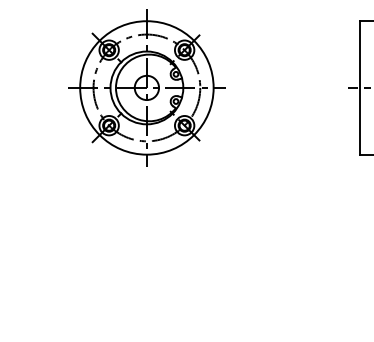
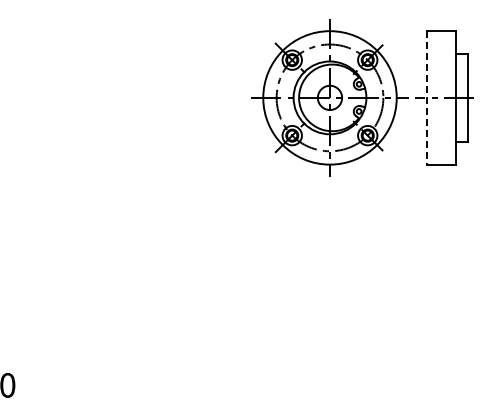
part: (146, 87) -> (329, 97), moved
line: (359, 87) -> (426, 97), solid -> dashed

